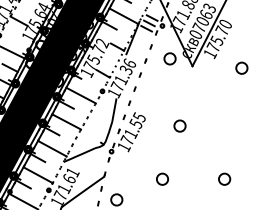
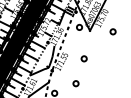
part: (223, 178) -> (104, 83), removed

